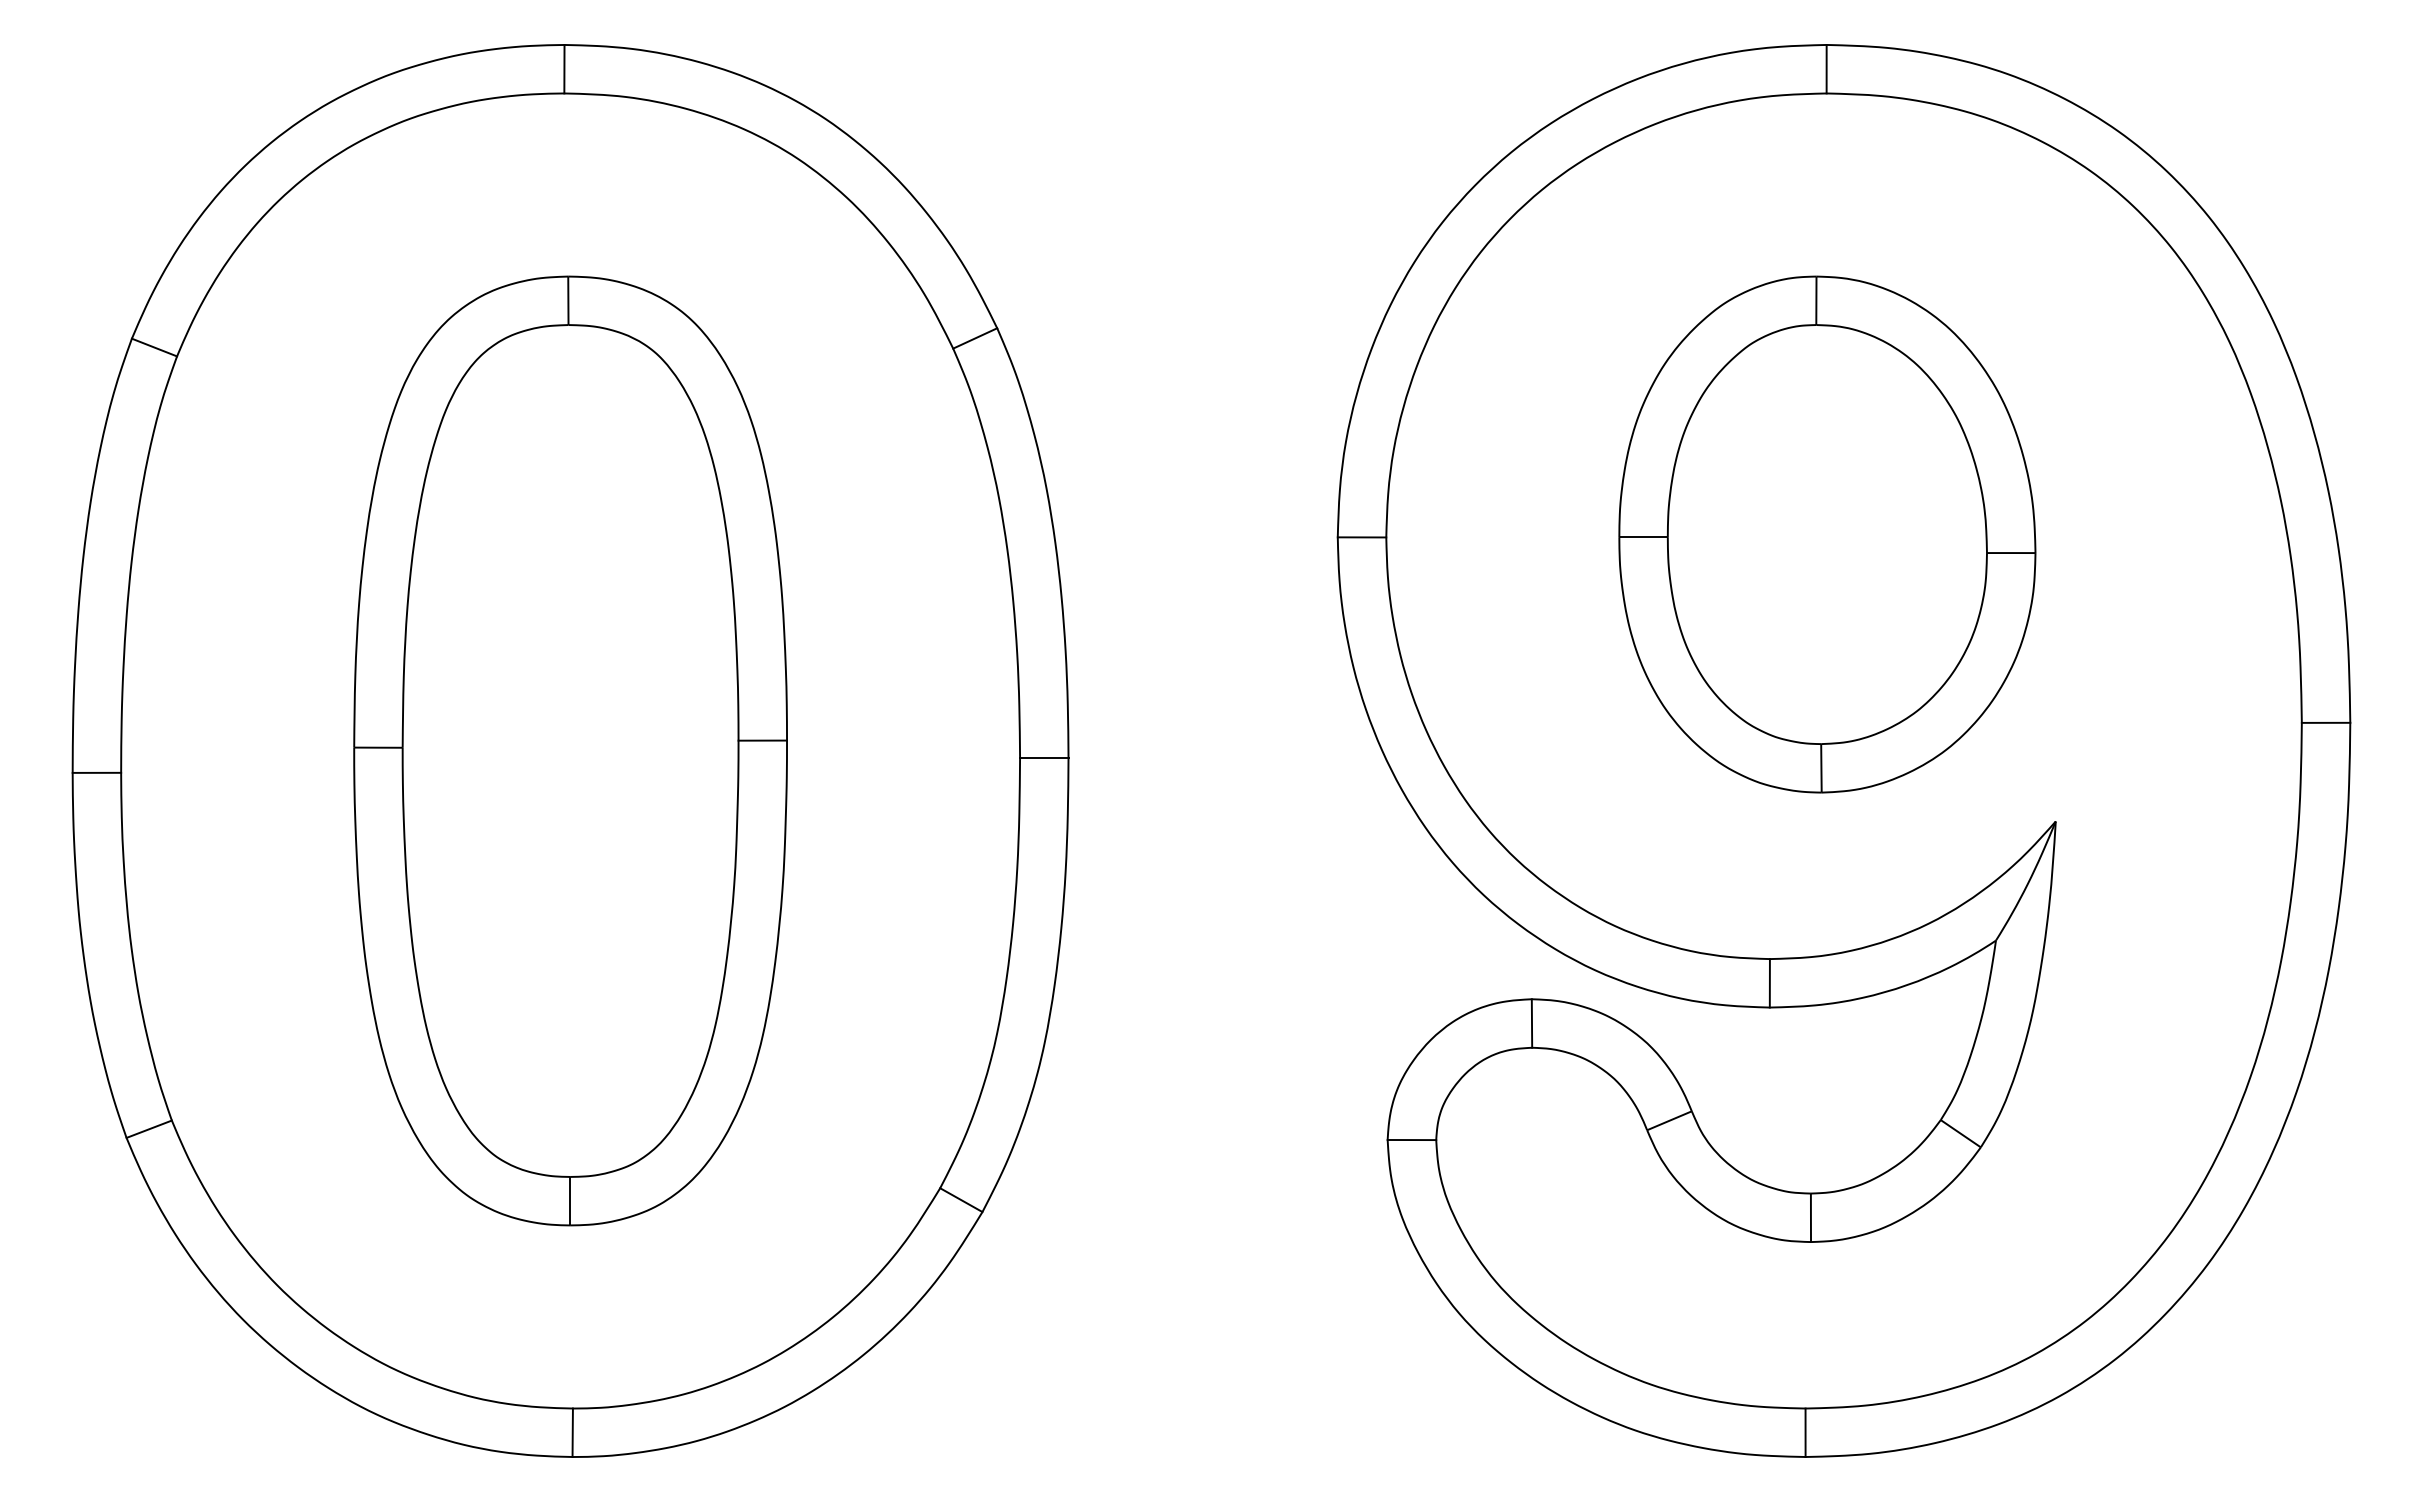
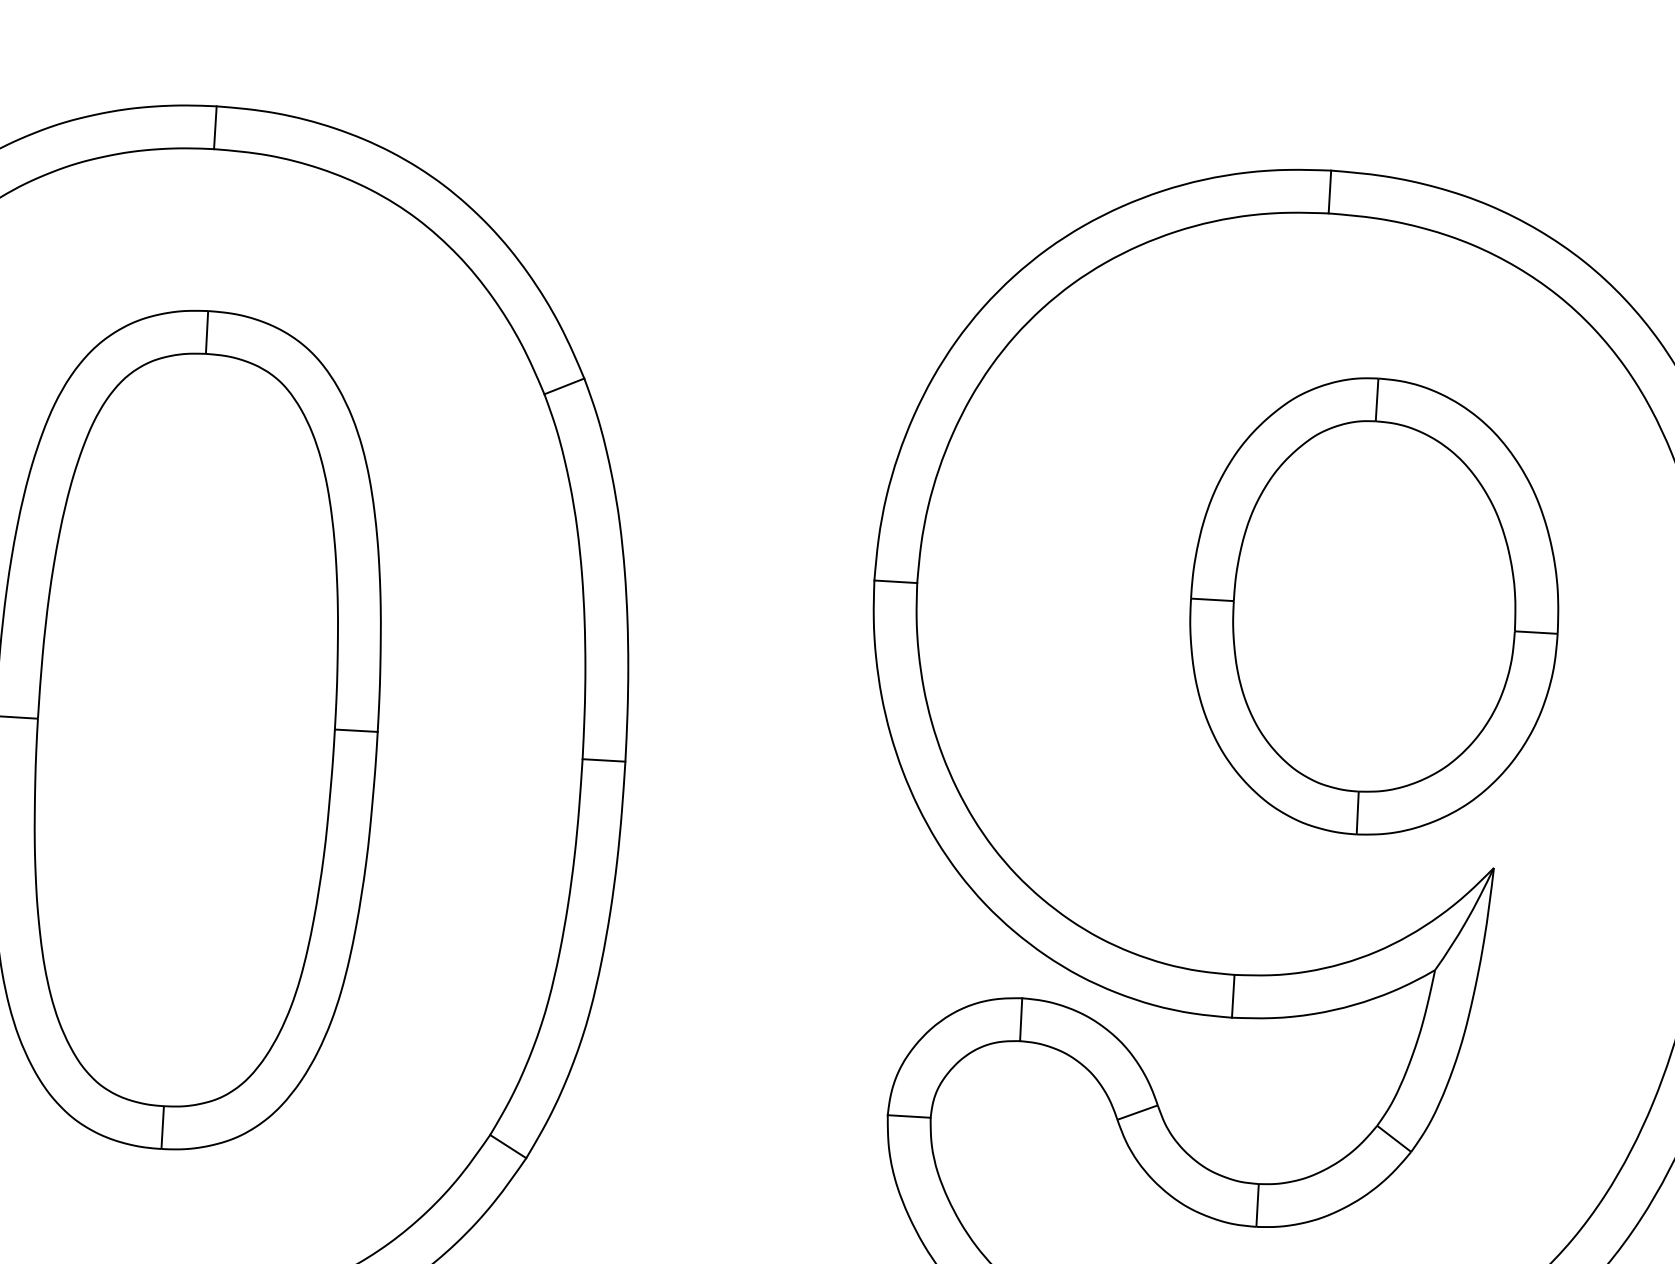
part: (1827, 534) -> (1374, 606), moved

